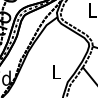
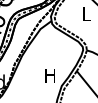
text: (55, 71) -> (49, 75), L -> H

